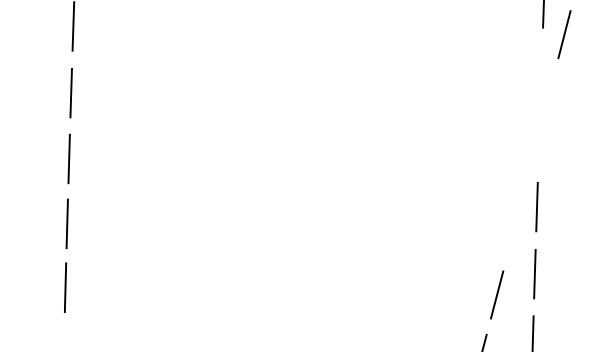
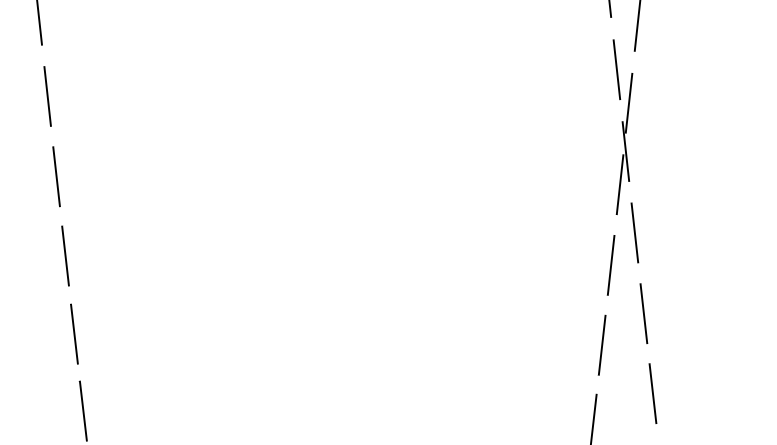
part: (539, 118) -> (622, 126), added
line: (513, 230) -> (610, 265), added

